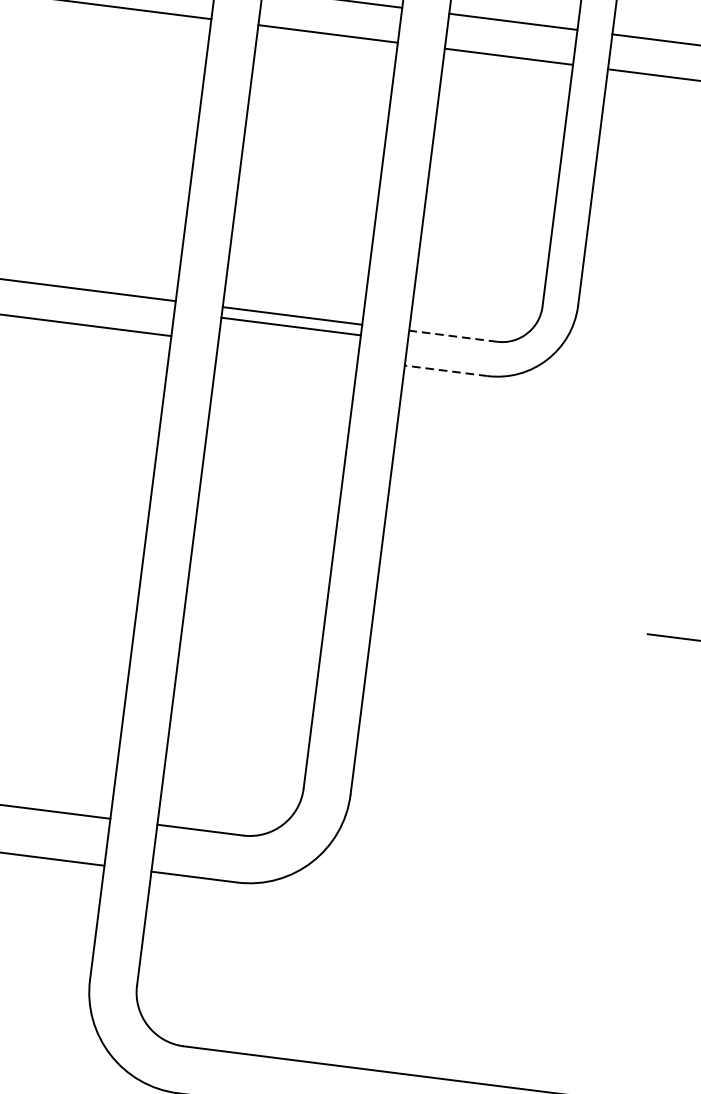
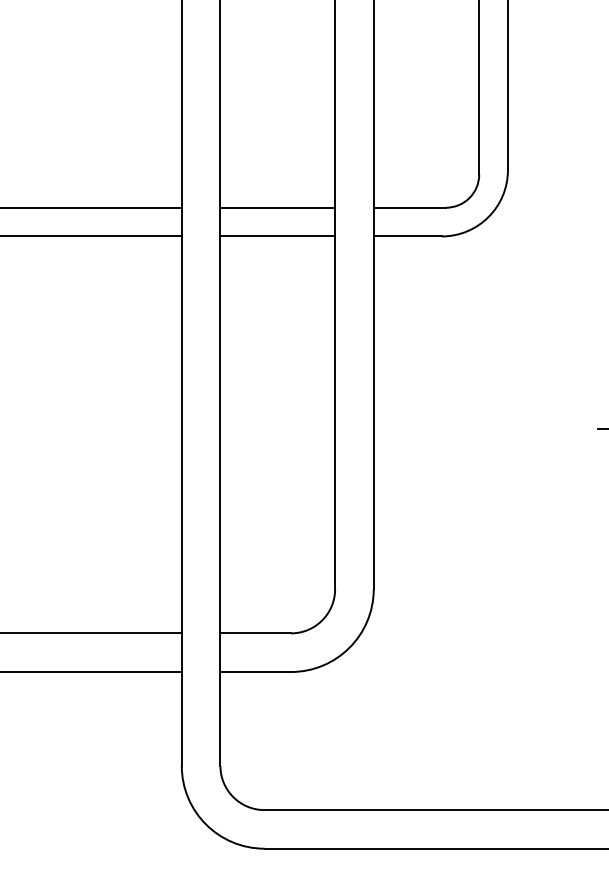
line: (290, 326) -> (277, 236), moved
line: (452, 335) -> (409, 207), dashed -> solid
line: (445, 370) -> (407, 236), dashed -> solid

